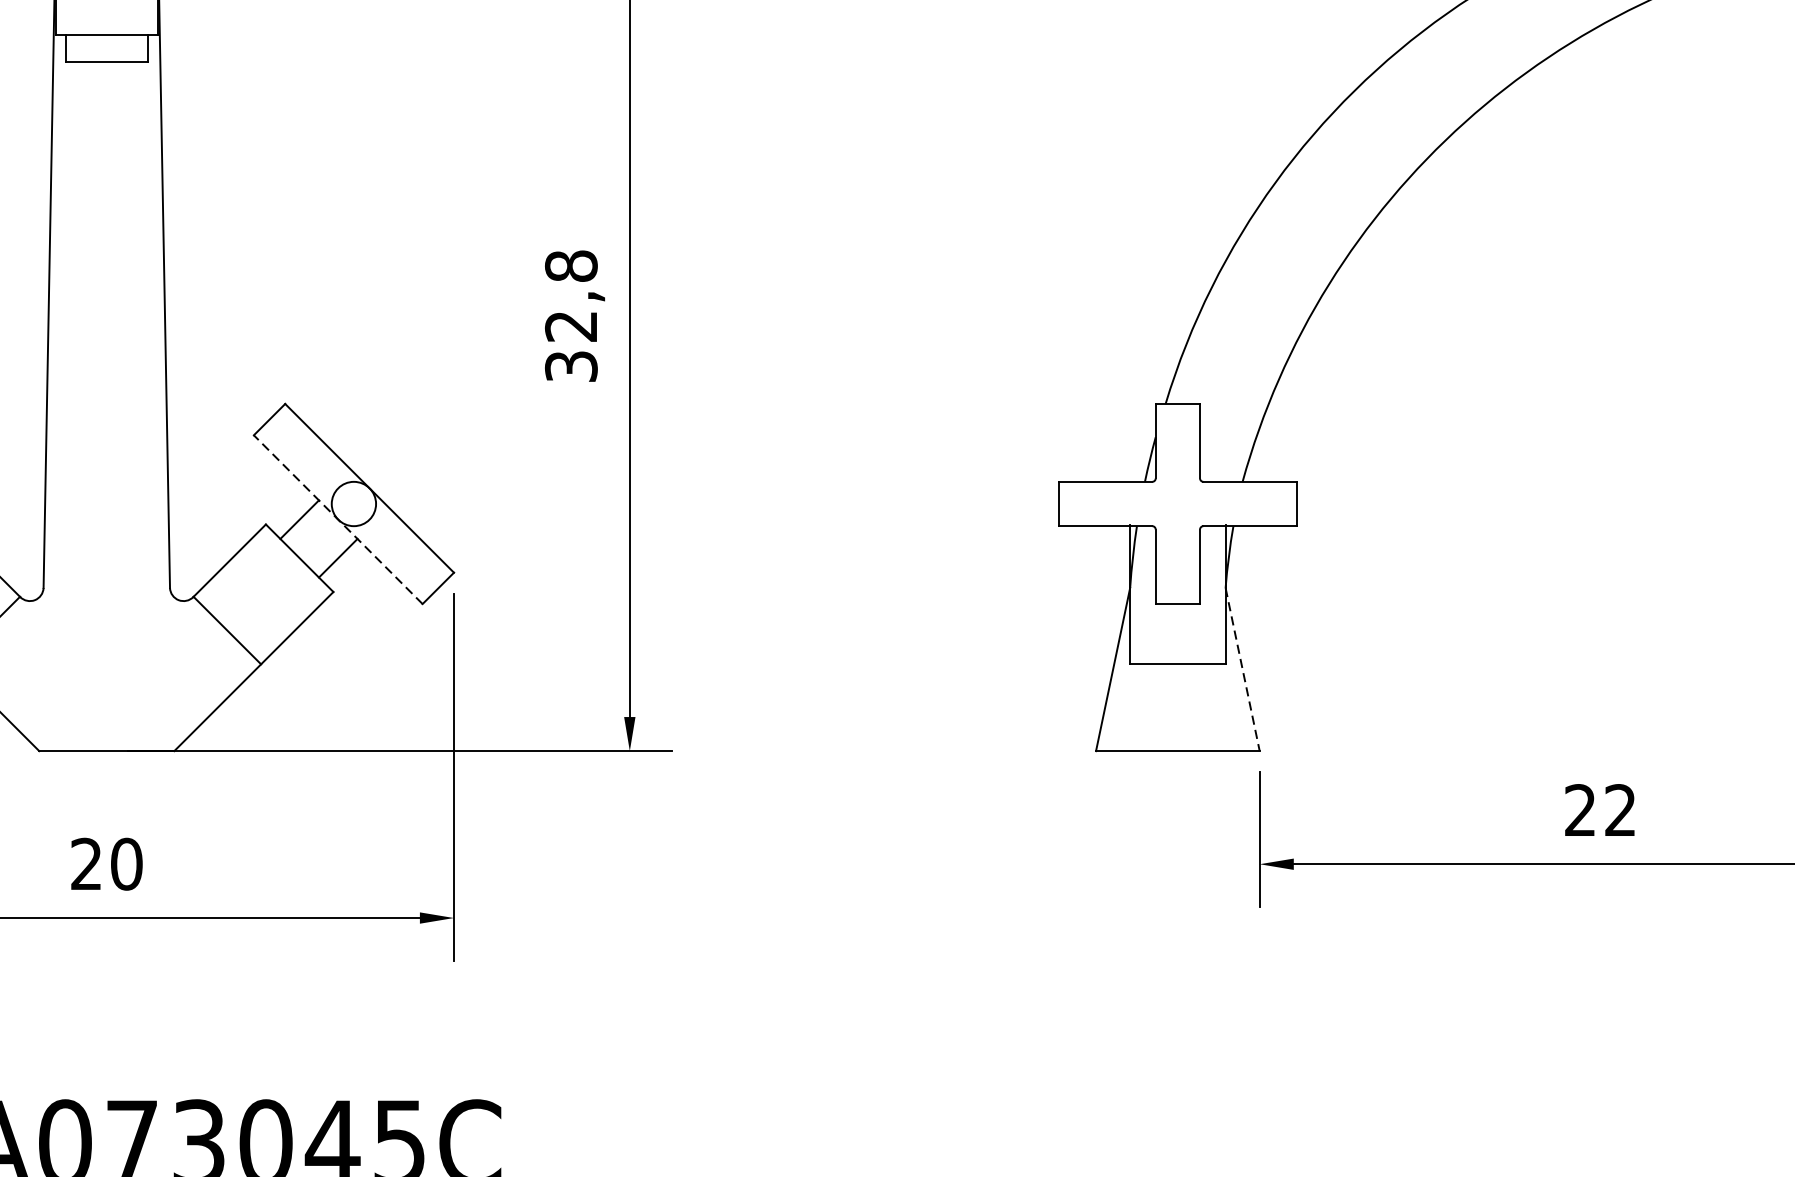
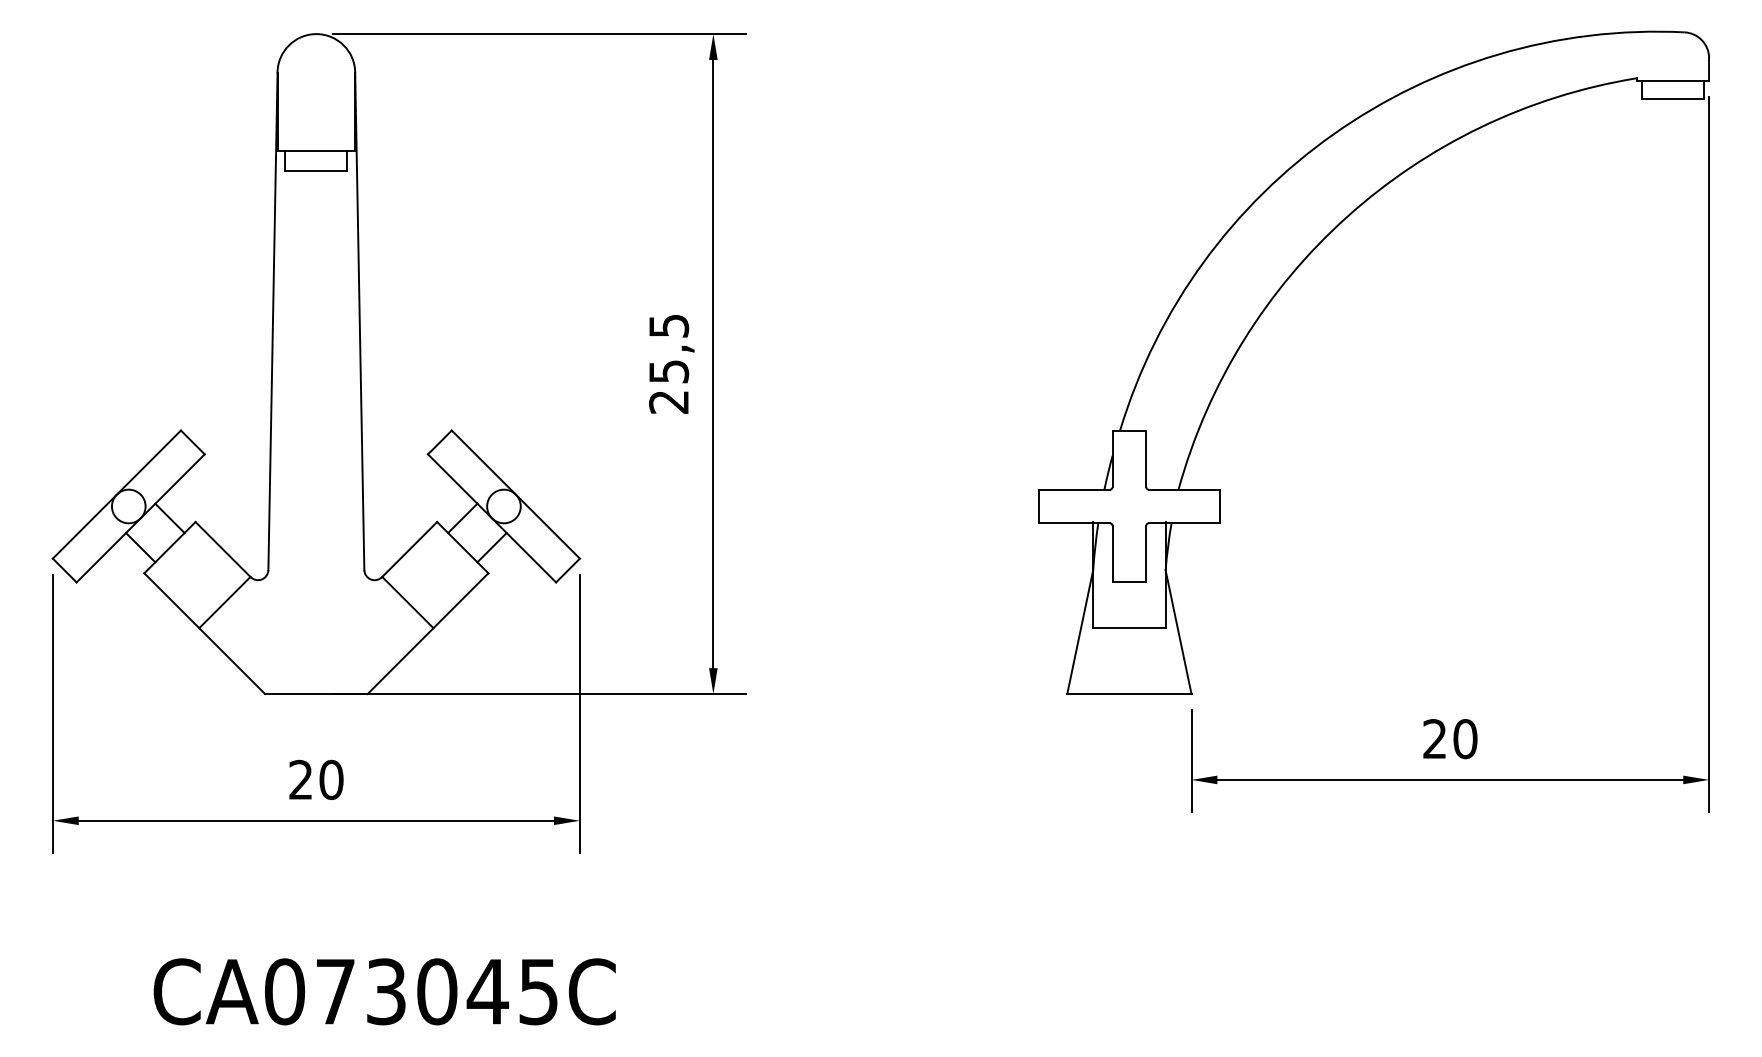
text: (572, 315) -> (669, 363), 32,8 -> 25,5
line: (338, 519) -> (492, 518), dashed -> solid
line: (1242, 670) -> (1178, 632), dashed -> solid
text: (1620, 810) -> (1465, 739), 22 -> 20

